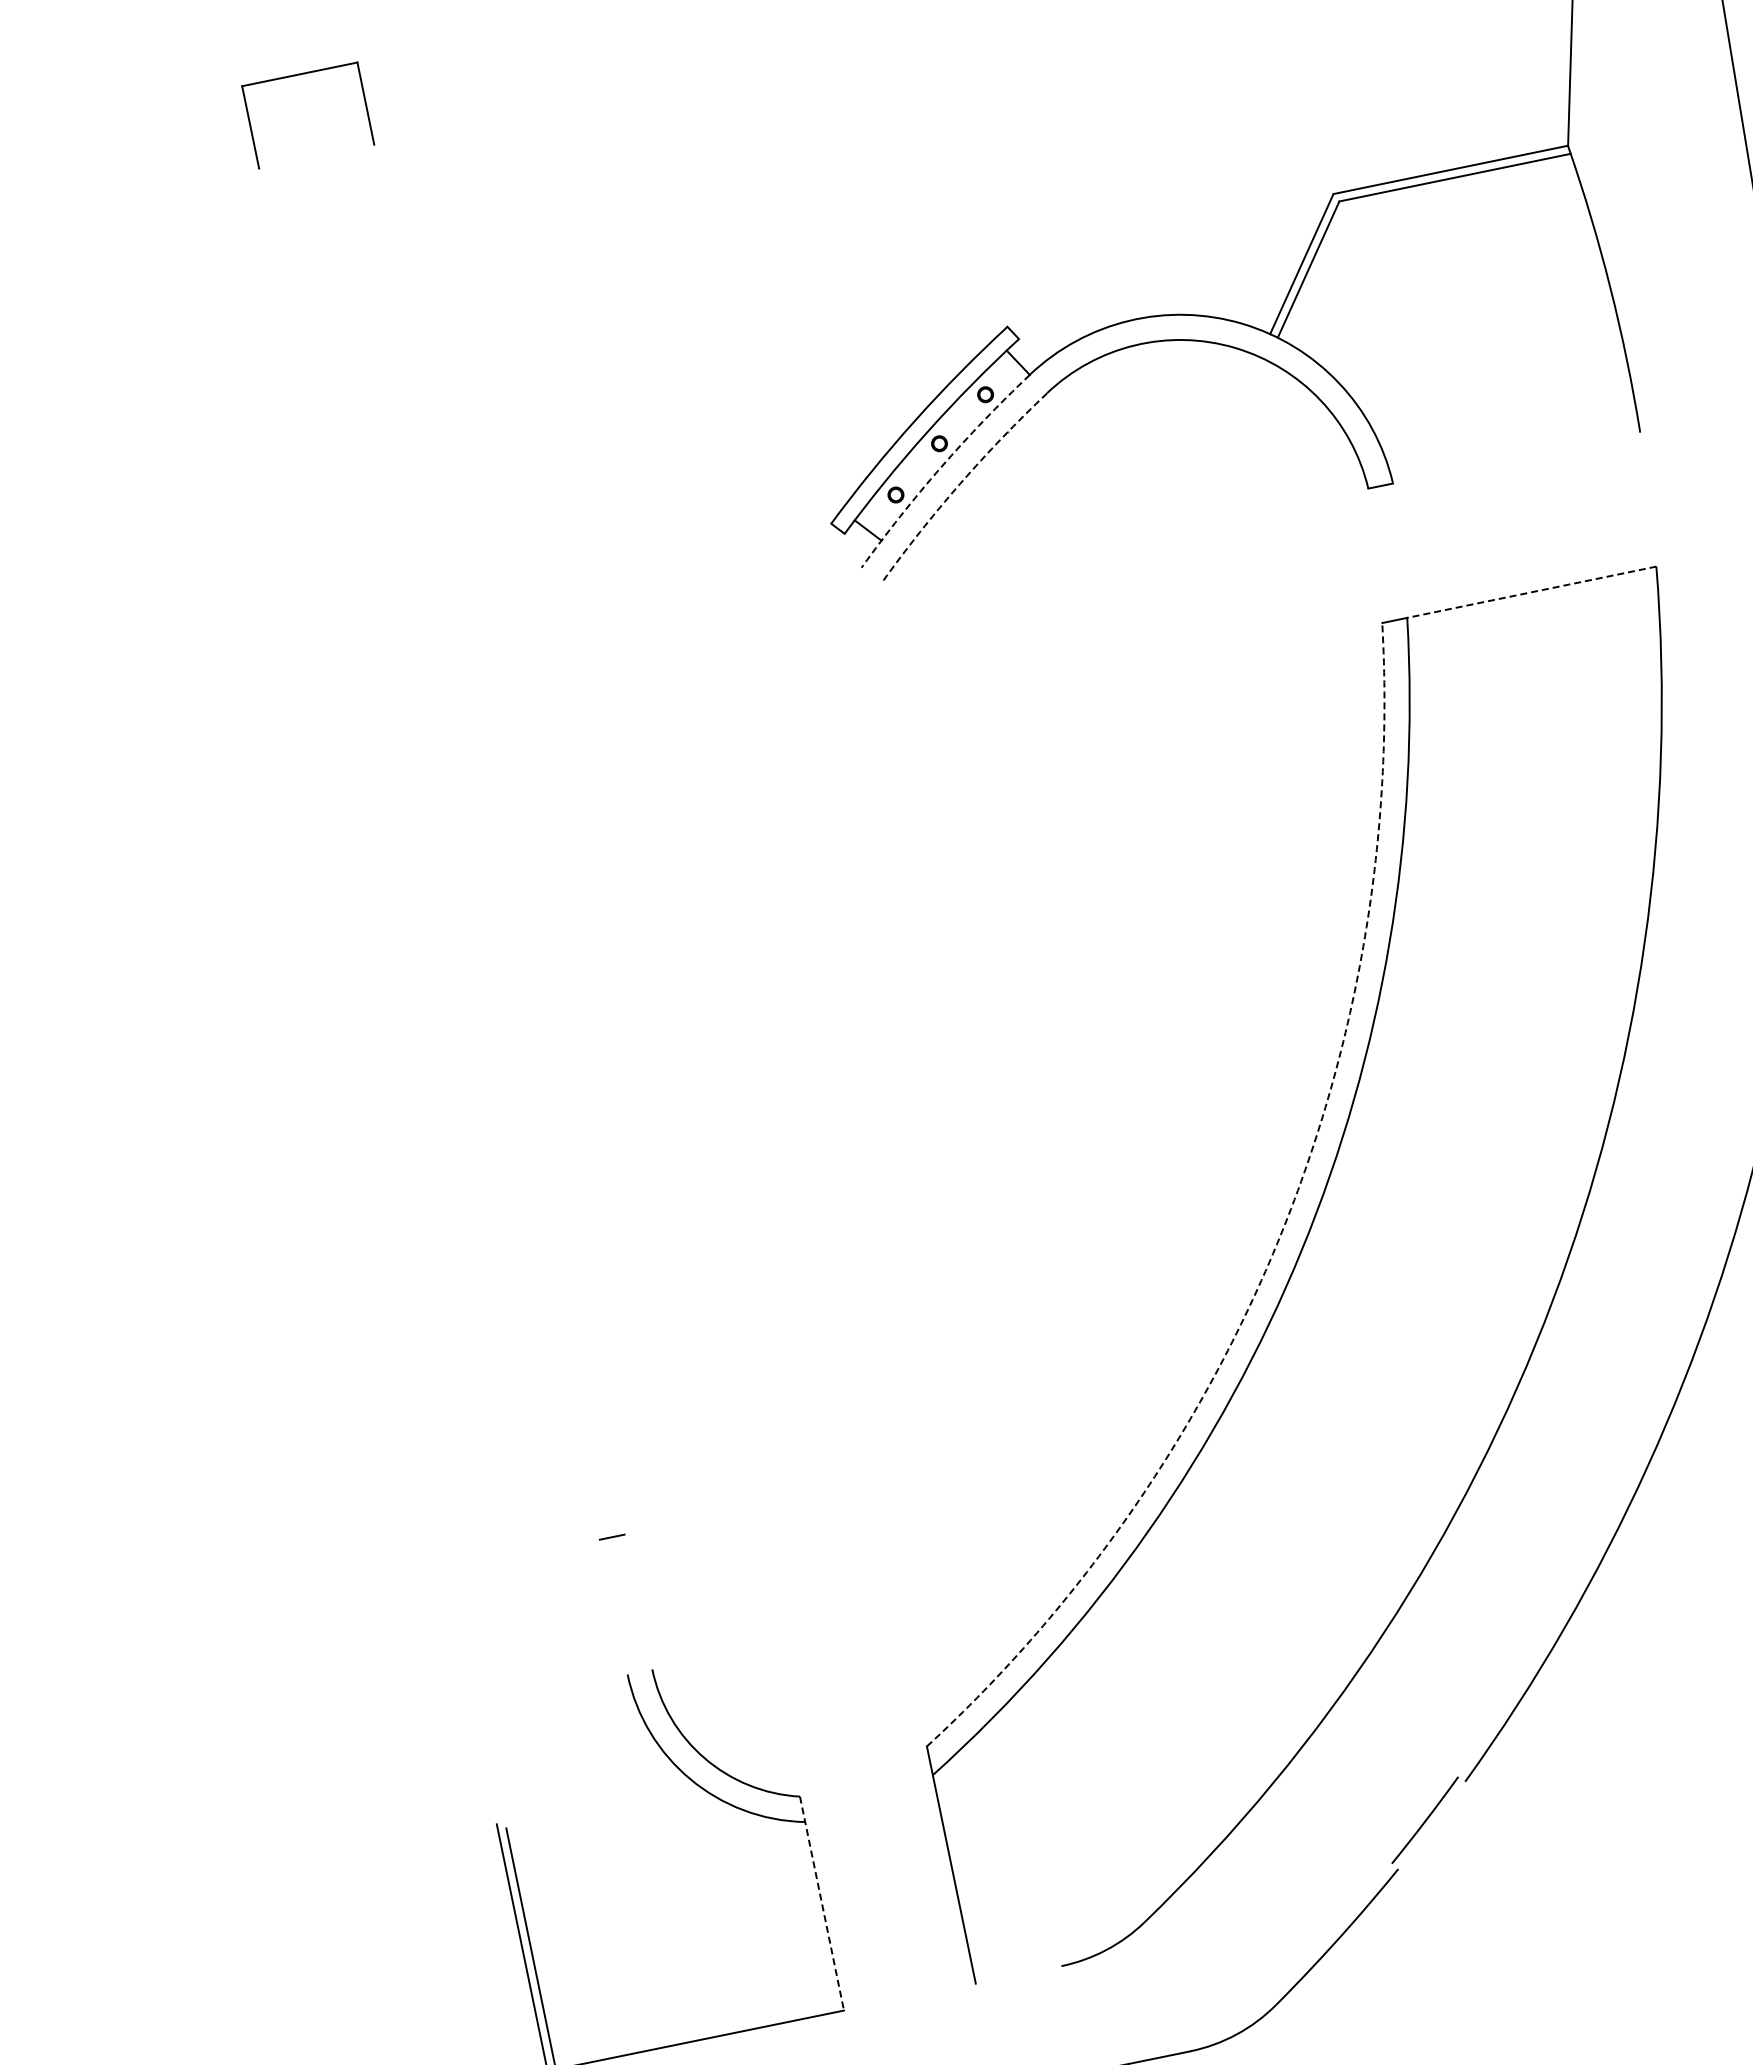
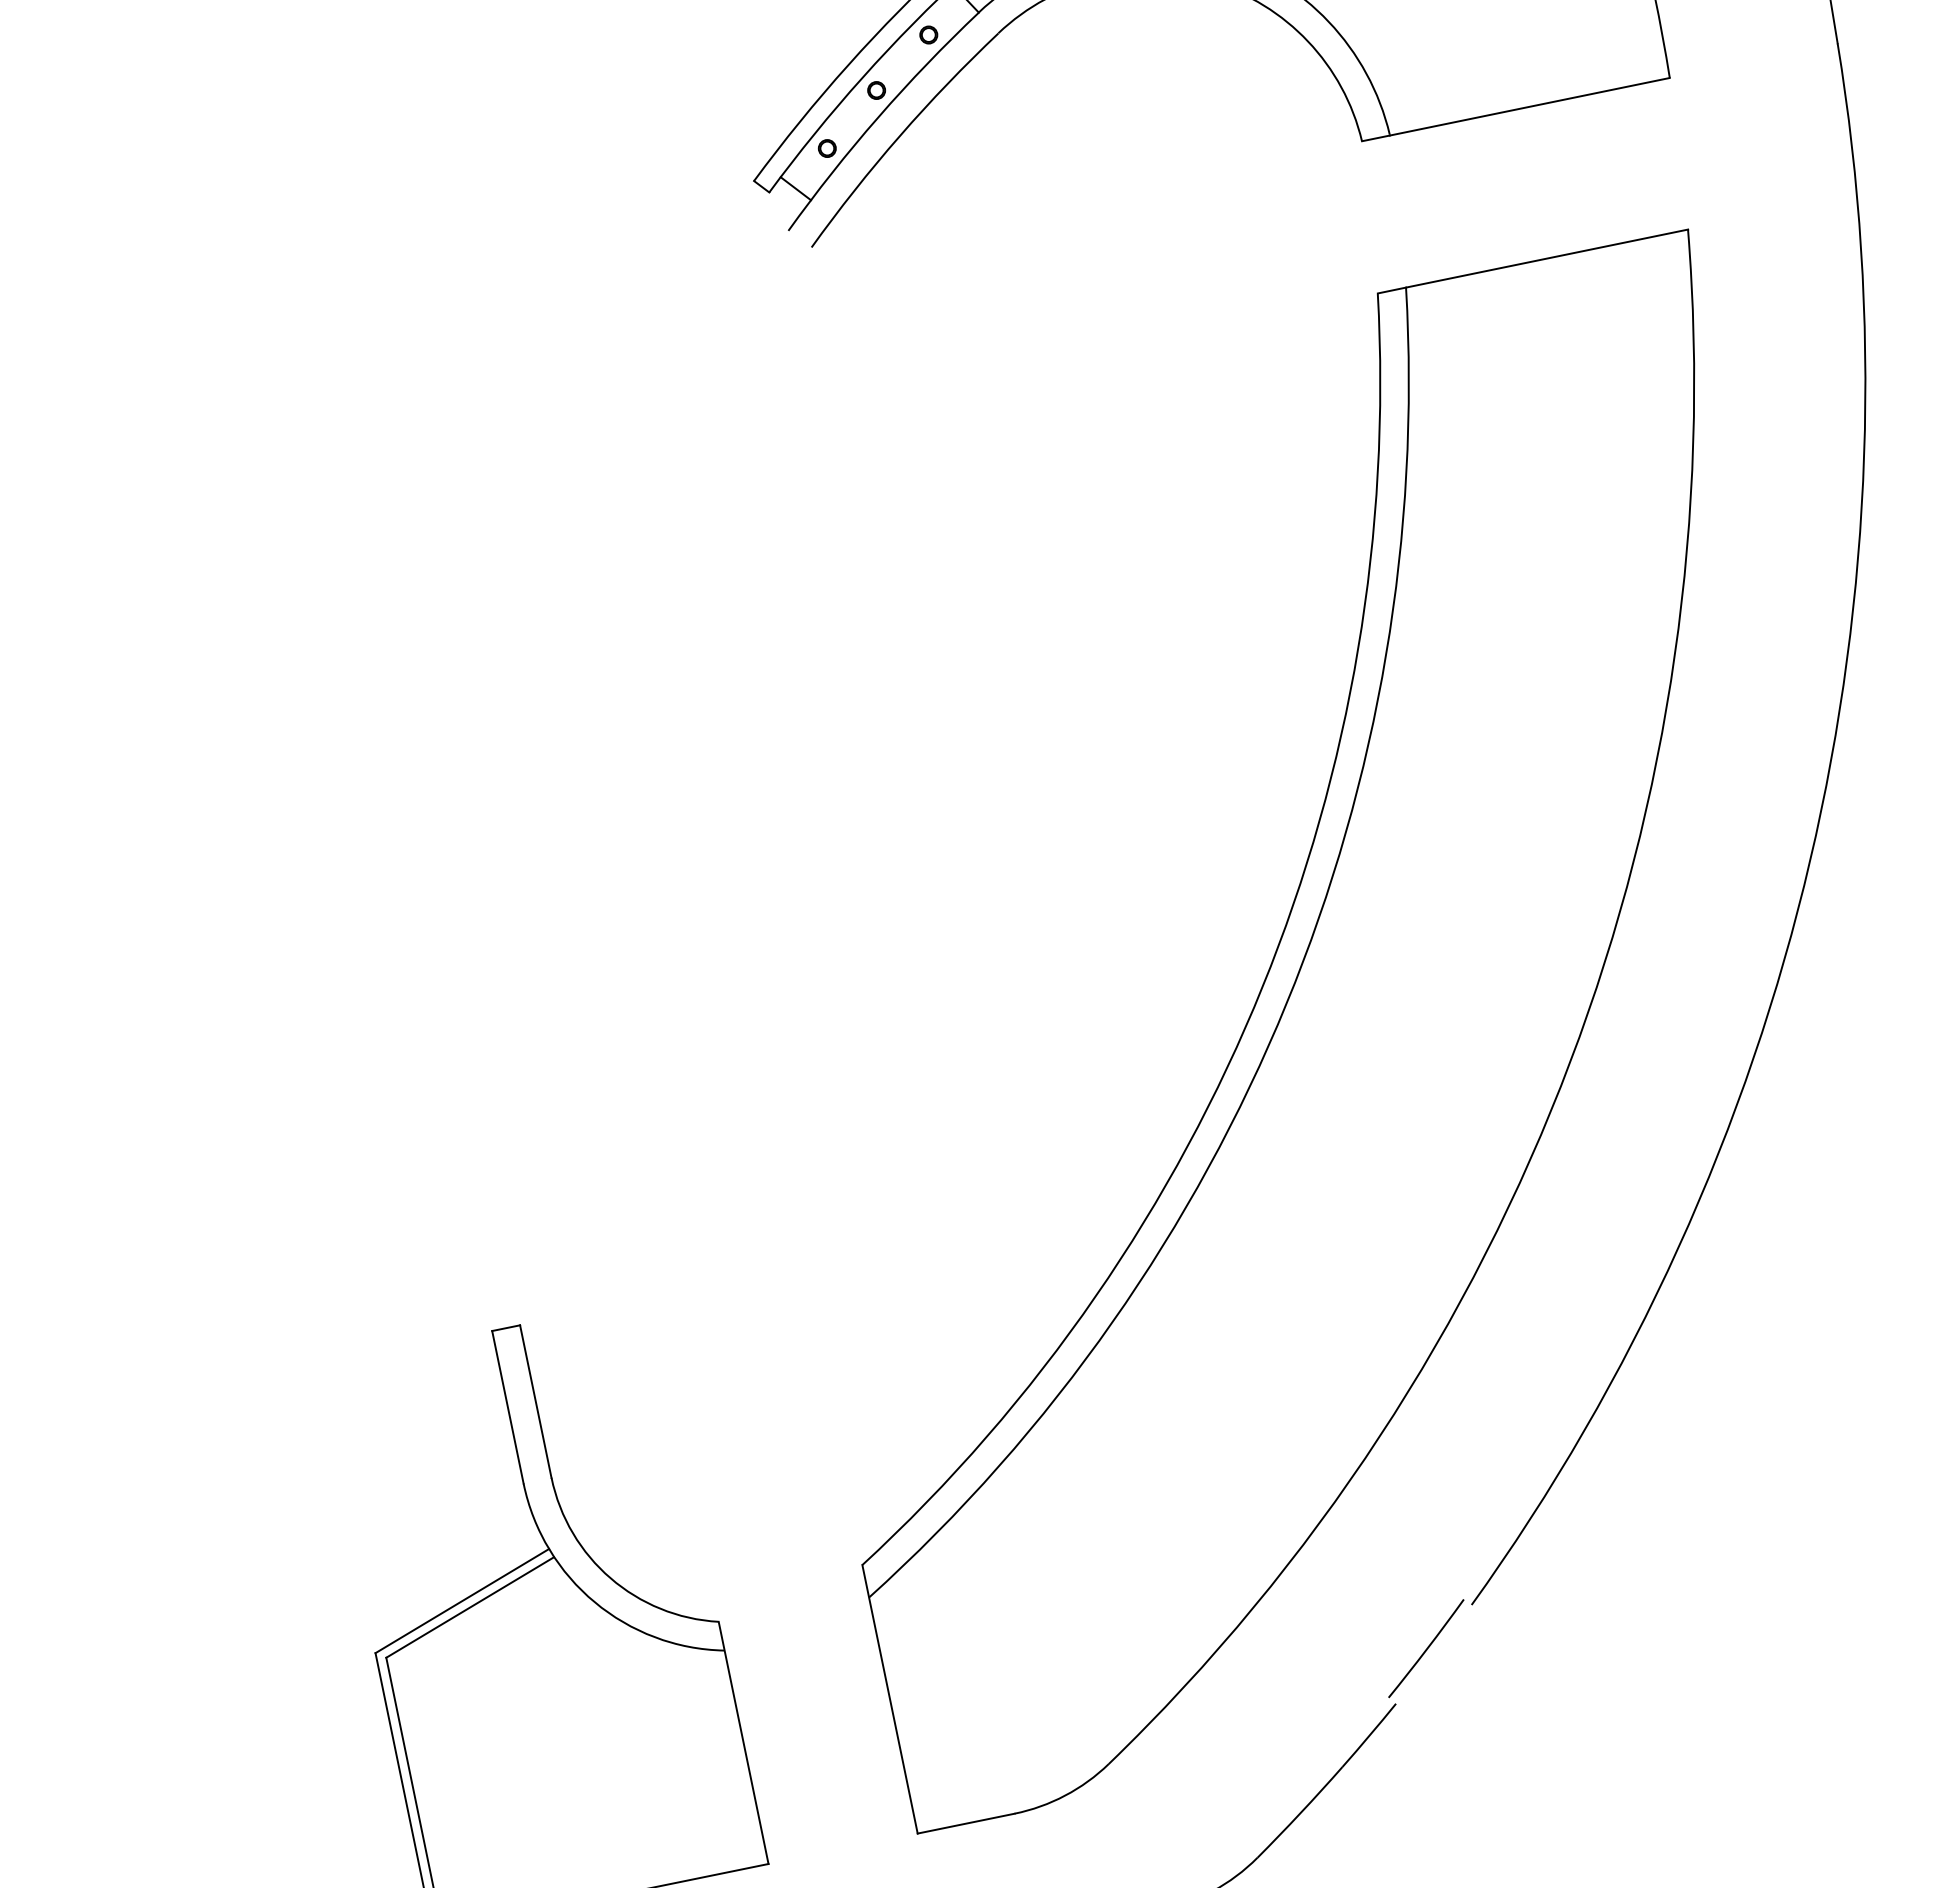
line: (1516, 457) -> (1529, 106), added
arc: (941, 467) -> (878, 117), dashed -> solid
arc: (960, 483) -> (900, 135), dashed -> solid
line: (1531, 592) -> (1546, 258), dashed -> solid
arc: (1280, 1235) -> (1262, 986), dashed -> solid
line: (638, 1601) -> (535, 1400), added
line: (613, 1606) -> (507, 1406), added
line: (573, 1778) -> (462, 1601), added
line: (580, 1783) -> (470, 1606), added
line: (822, 1904) -> (744, 1743), dashed -> solid
line: (1018, 1974) -> (966, 1823), added

